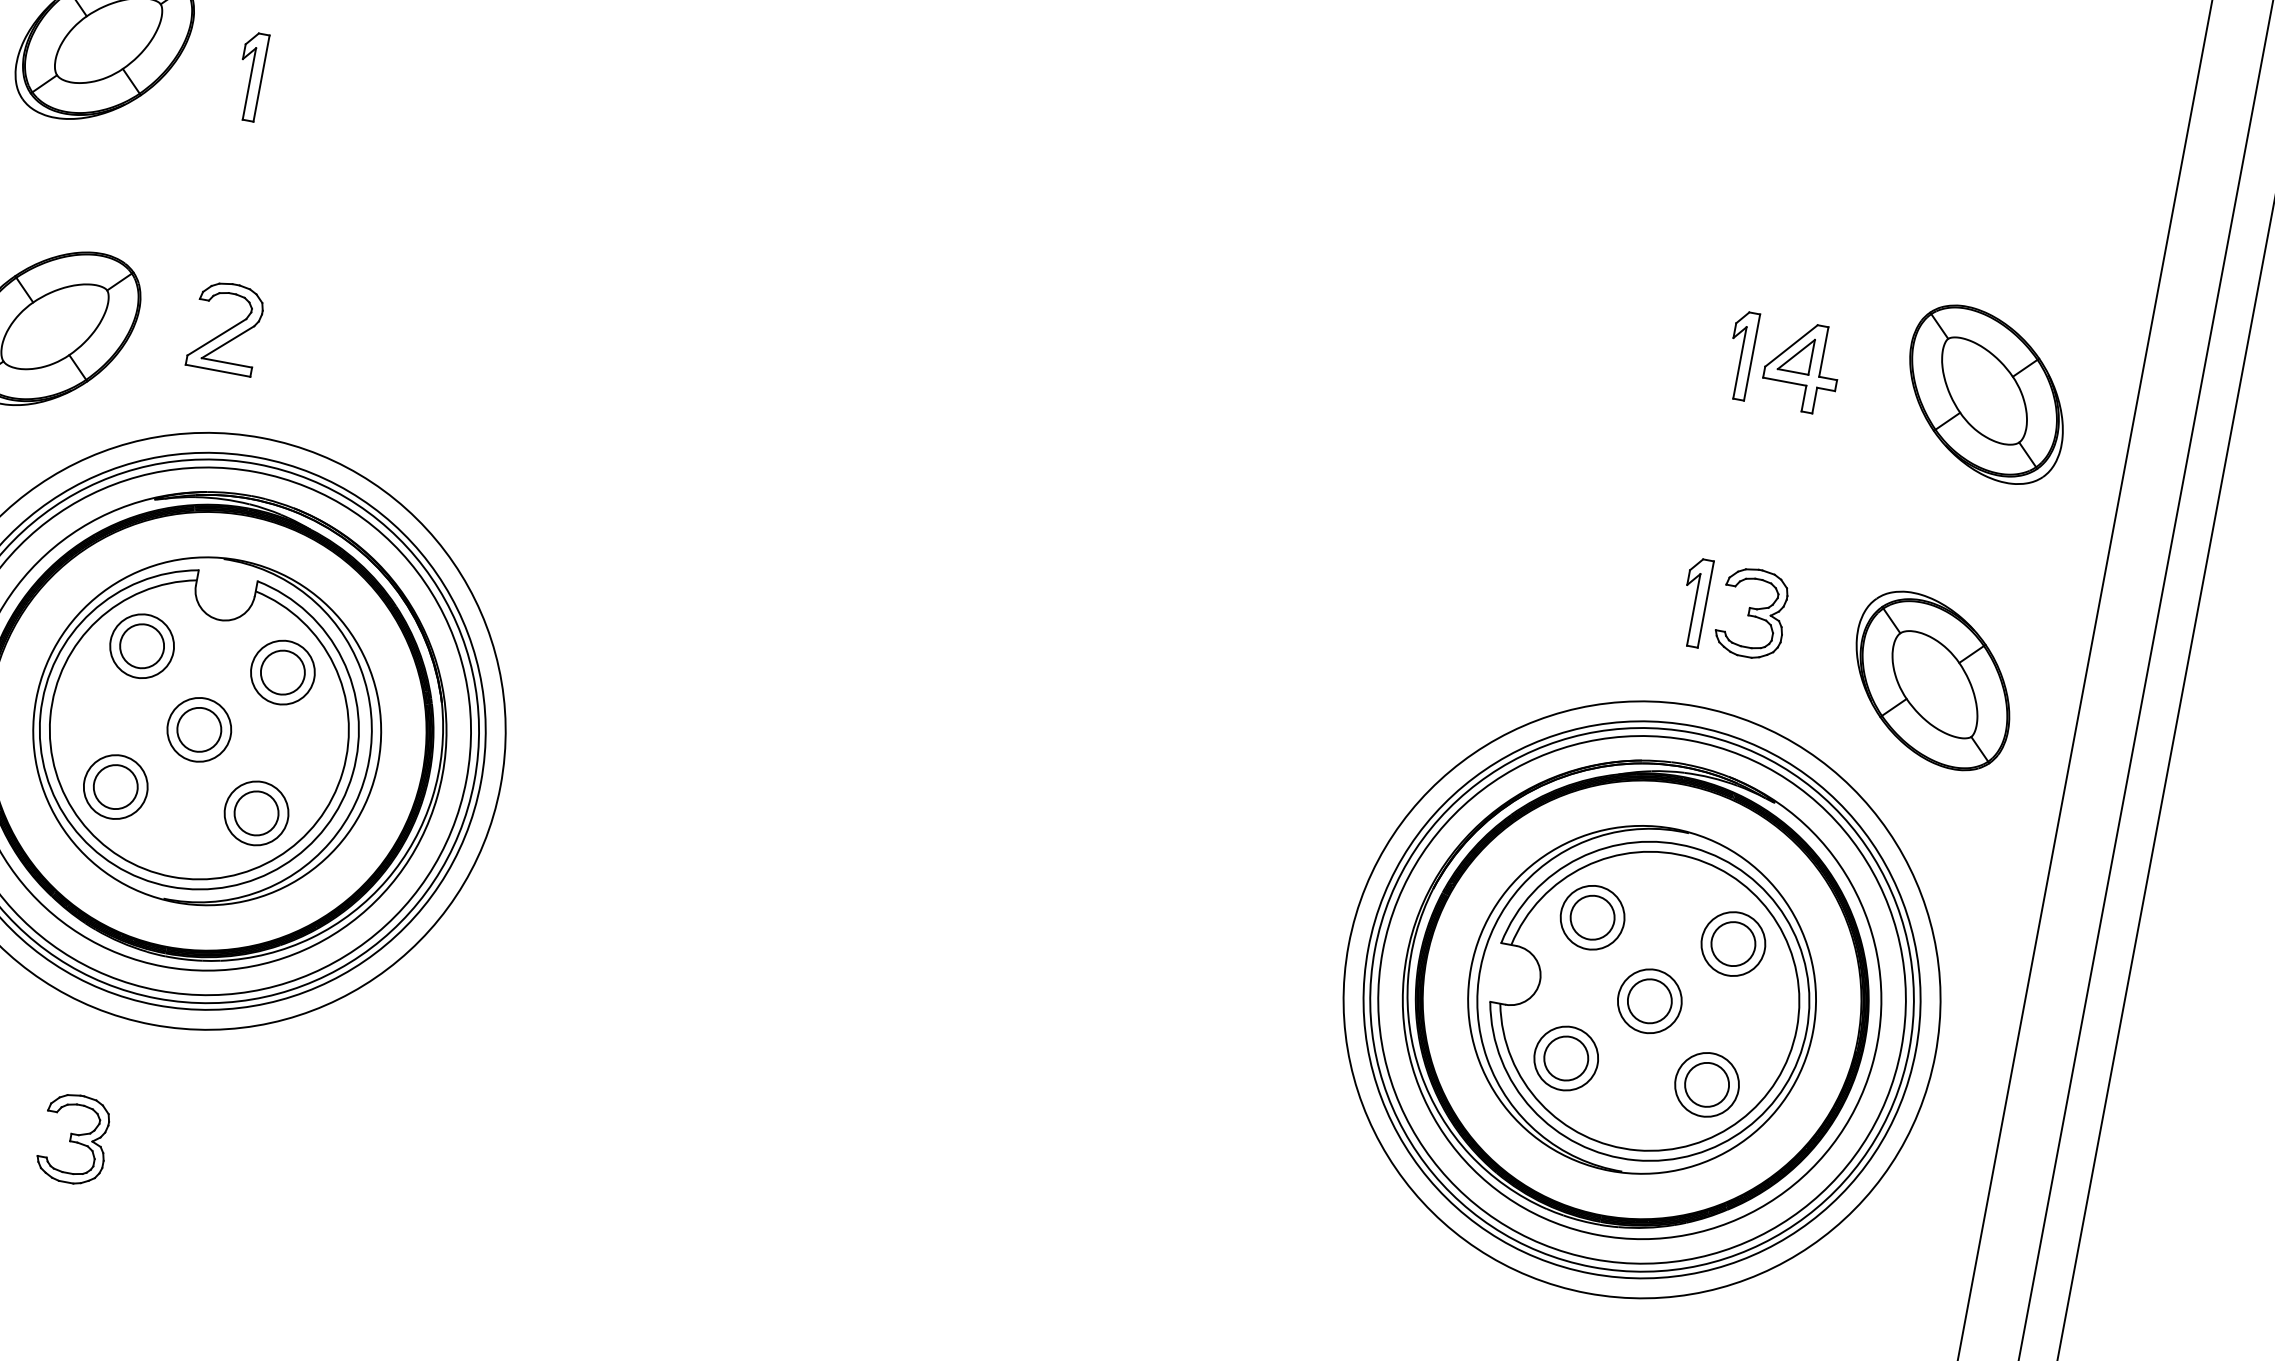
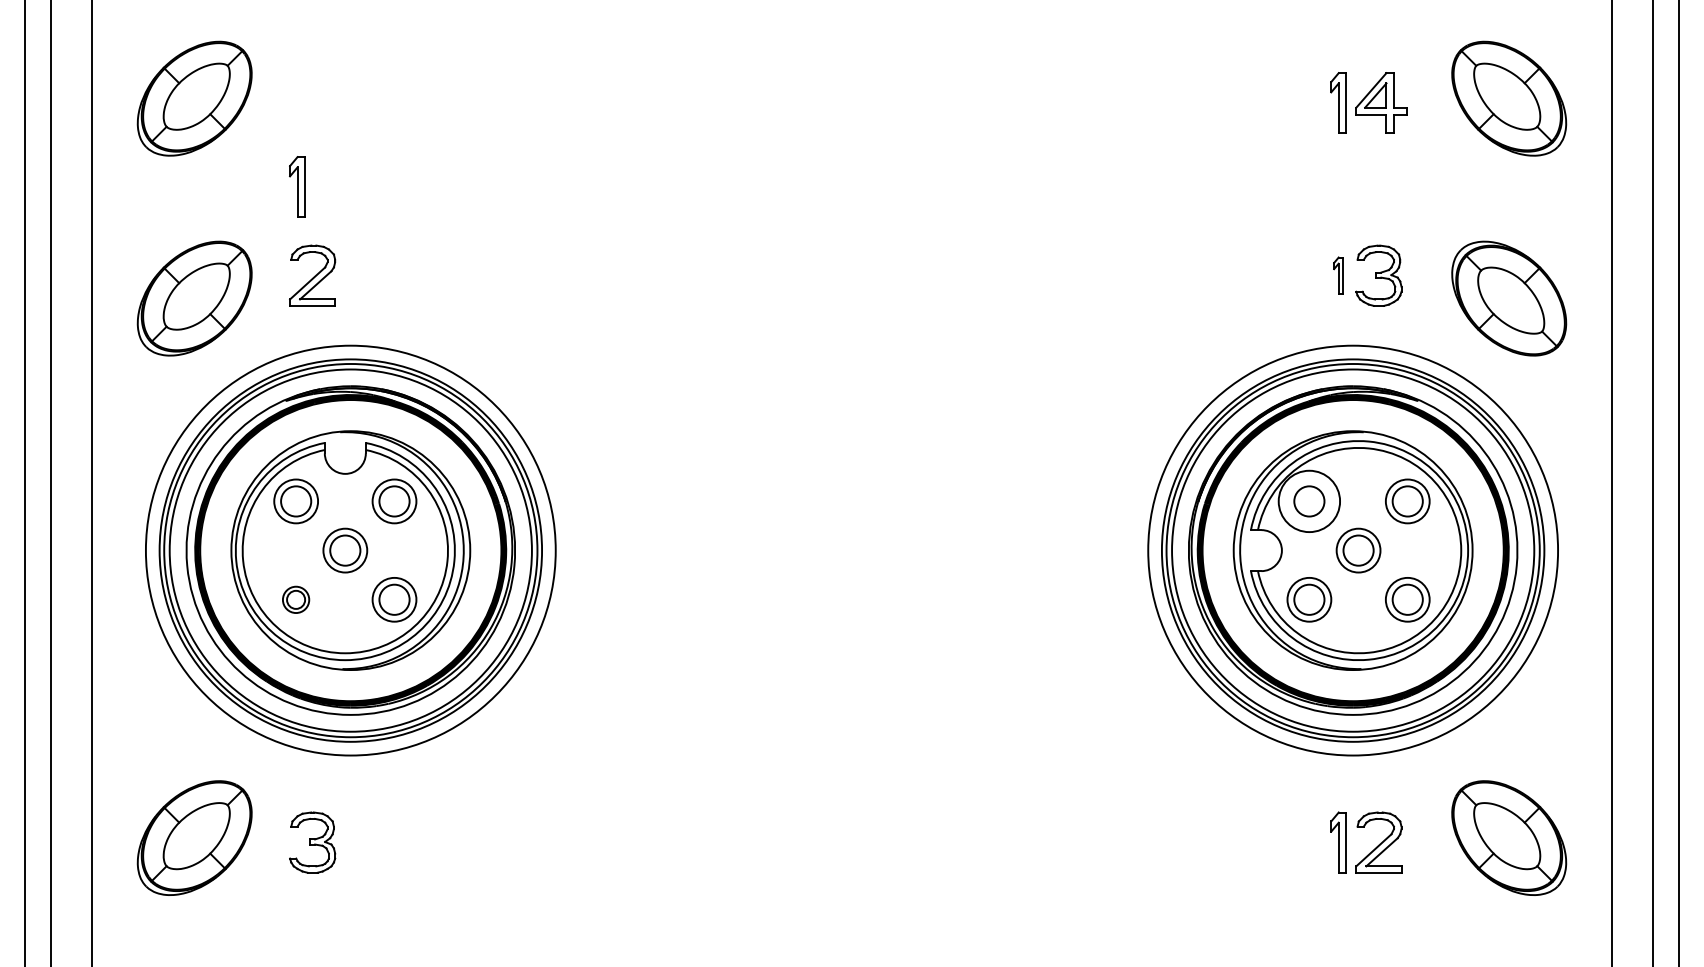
part: (250, 75) -> (297, 186), moved
part: (1694, 602) -> (1338, 275), size x0.6
part: (114, 786) -> (295, 599), size x0.6
circle: (1592, 917) -> (1309, 501), size x1.4

